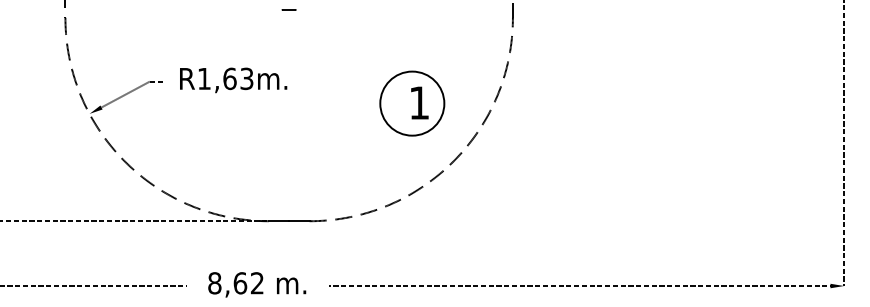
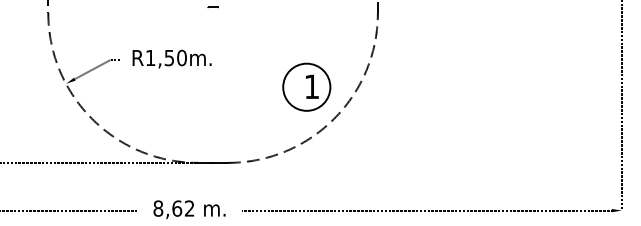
text: (238, 78) -> (175, 57), R1,63m. -> R1,50m.
part: (411, 102) -> (306, 86), moved

